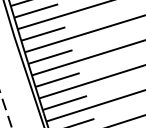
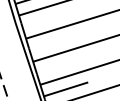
line: (43, 33) -> (44, 19), removed
line: (50, 56) -> (51, 42), removed
line: (57, 79) -> (58, 65), removed

